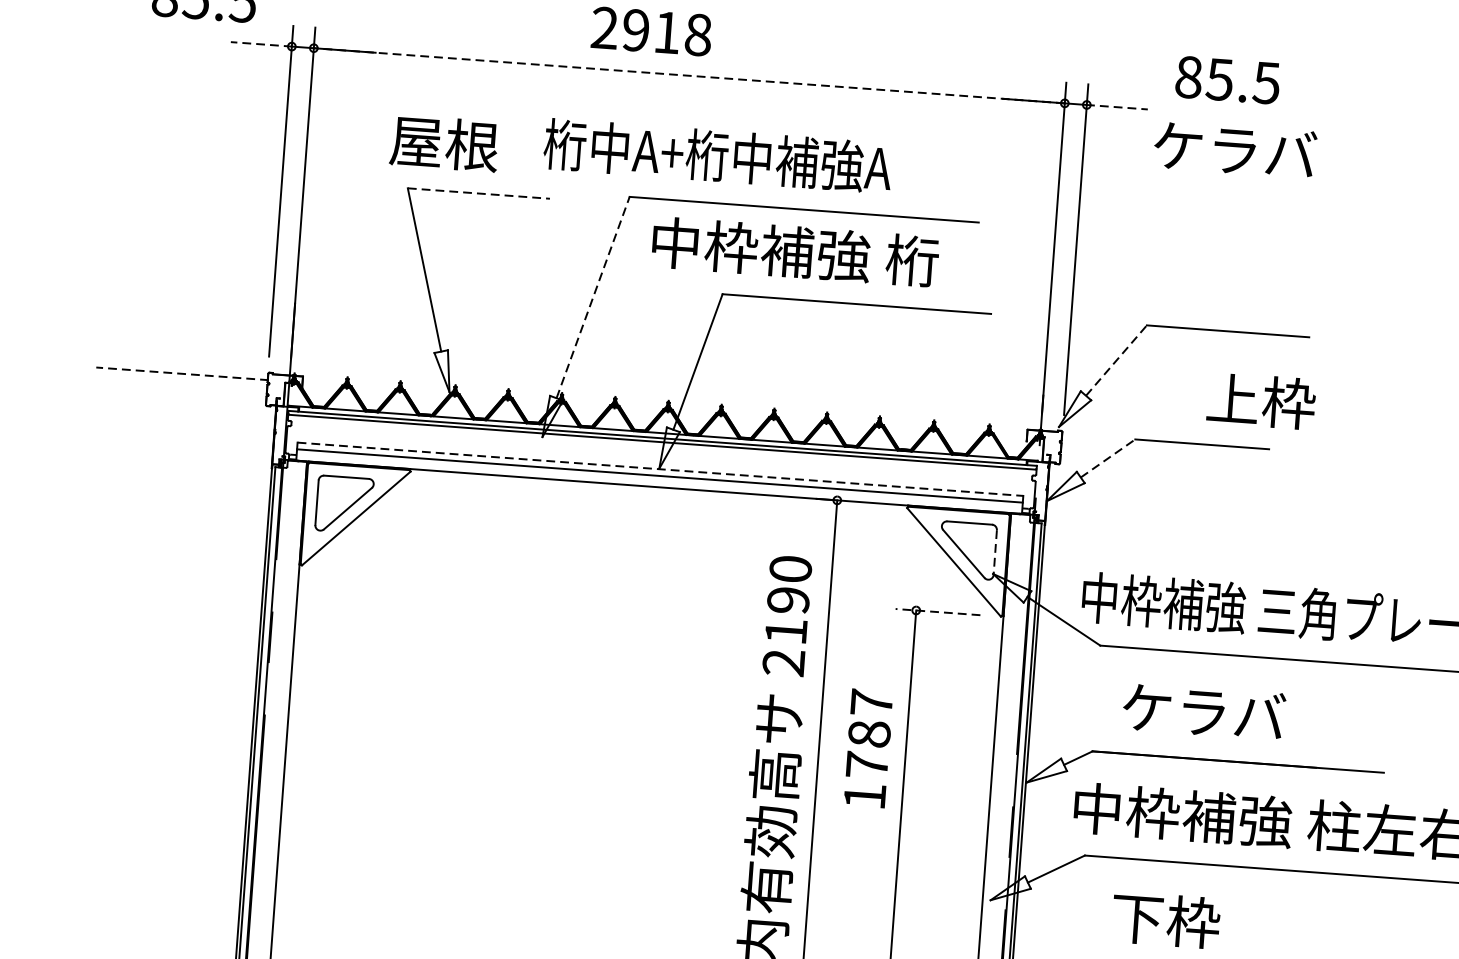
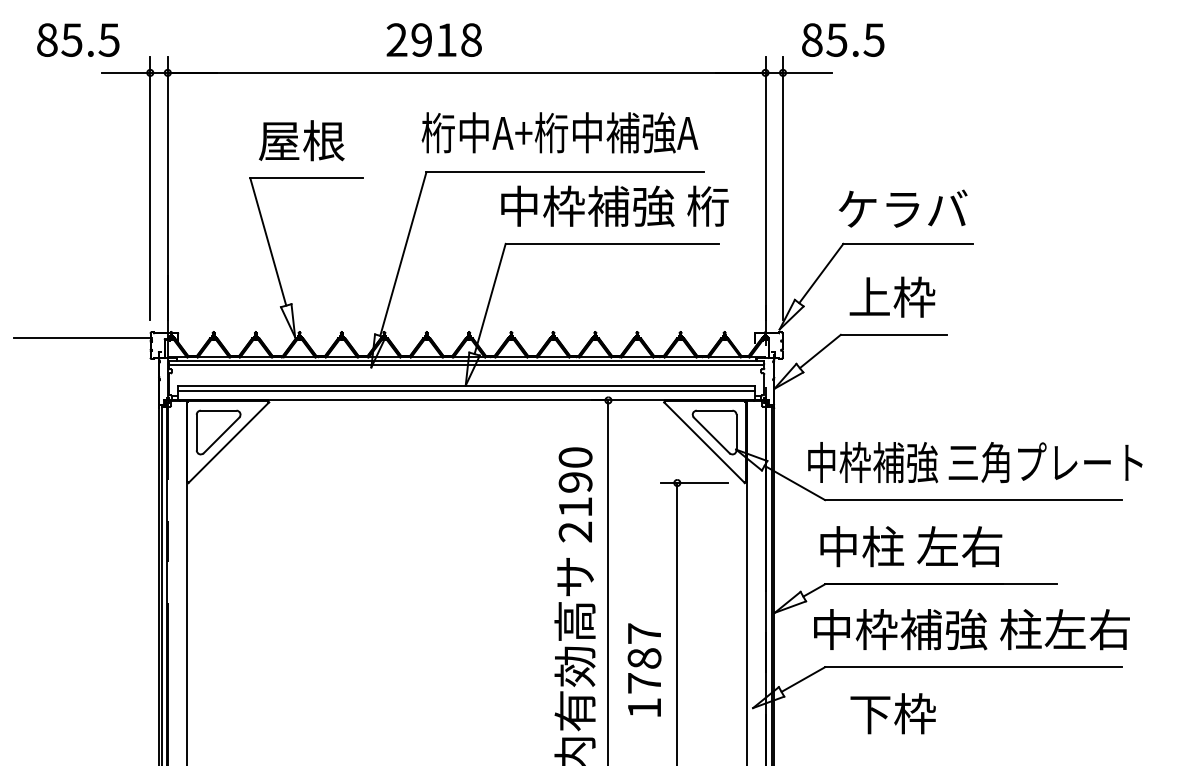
line: (262, 43) -> (126, 72), dashed -> solid
line: (689, 75) -> (466, 72), dashed -> solid
text: (1228, 79) -> (843, 39), moved
line: (1116, 106) -> (806, 72), dashed -> solid
text: (444, 143) -> (301, 140), moved
text: (1234, 149) -> (902, 208), moved
text: (717, 155) -> (559, 132), moved
line: (478, 193) -> (306, 178), dashed -> solid
text: (795, 251) -> (614, 205), moved
line: (593, 296) -> (403, 253), dashed -> solid
line: (1116, 360) -> (821, 273), dashed -> solid
line: (182, 374) -> (82, 338), dashed -> solid
text: (1261, 400) -> (892, 296), moved
line: (1108, 458) -> (820, 351), dashed -> solid
line: (660, 469) -> (466, 386), dashed -> solid
line: (995, 552) -> (736, 432), dashed -> solid
line: (937, 612) -> (694, 483), dashed -> solid
text: (1204, 711) -> (911, 546), ケラバ -> 中柱 左右
text: (868, 747) -> (644, 669), moved

